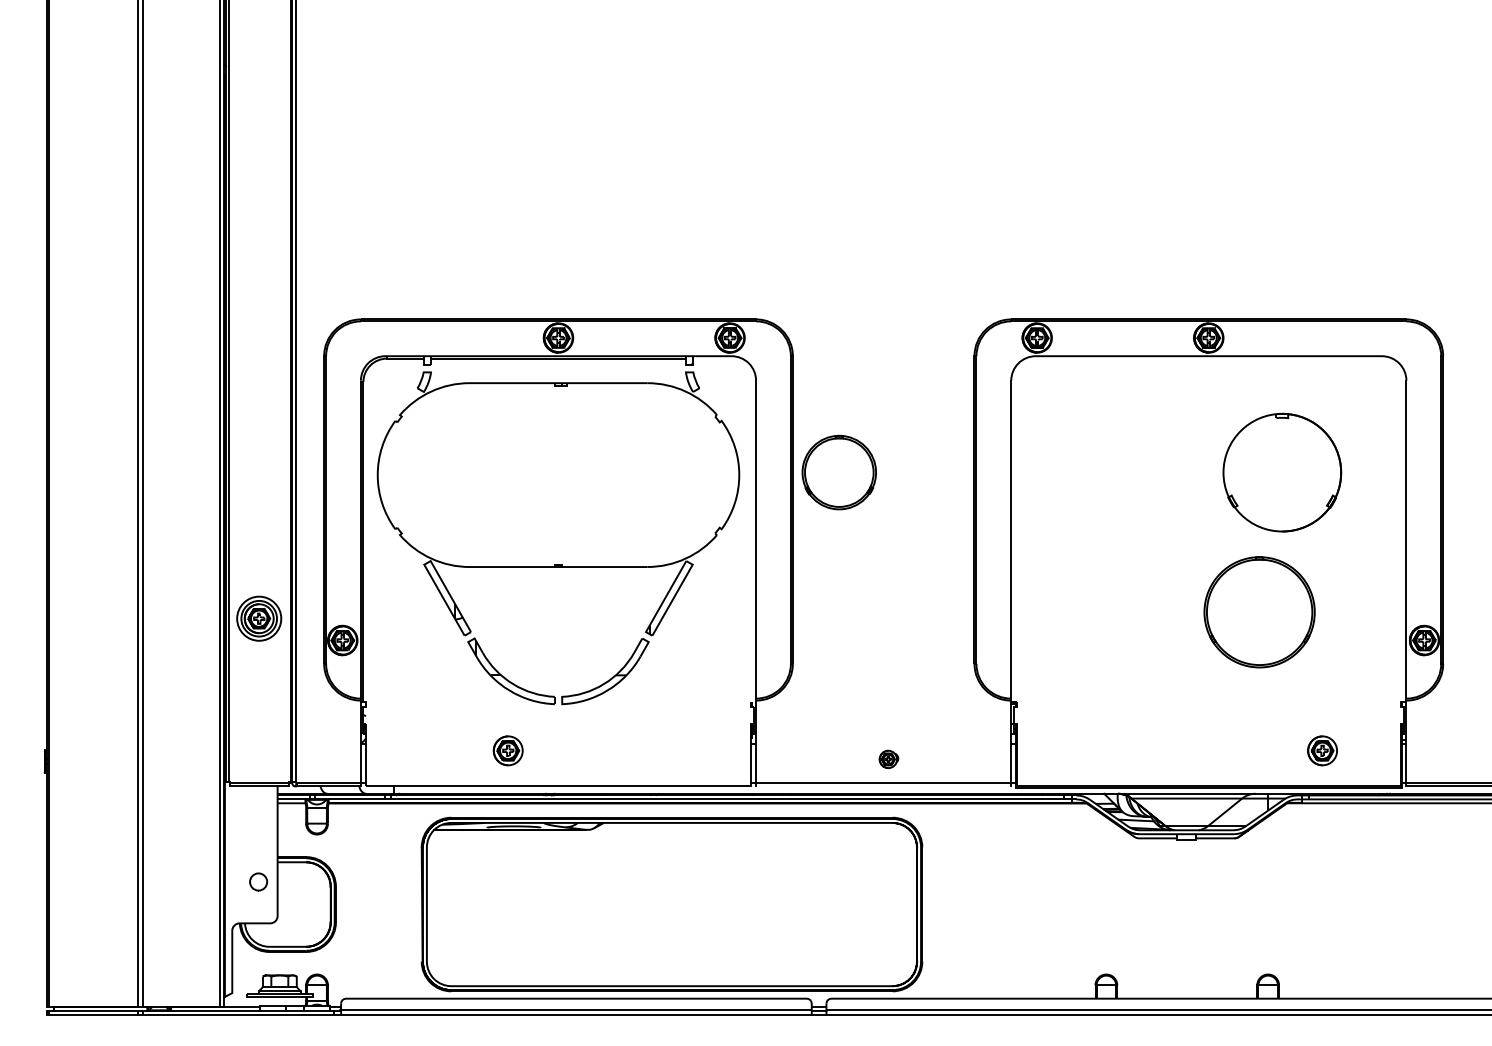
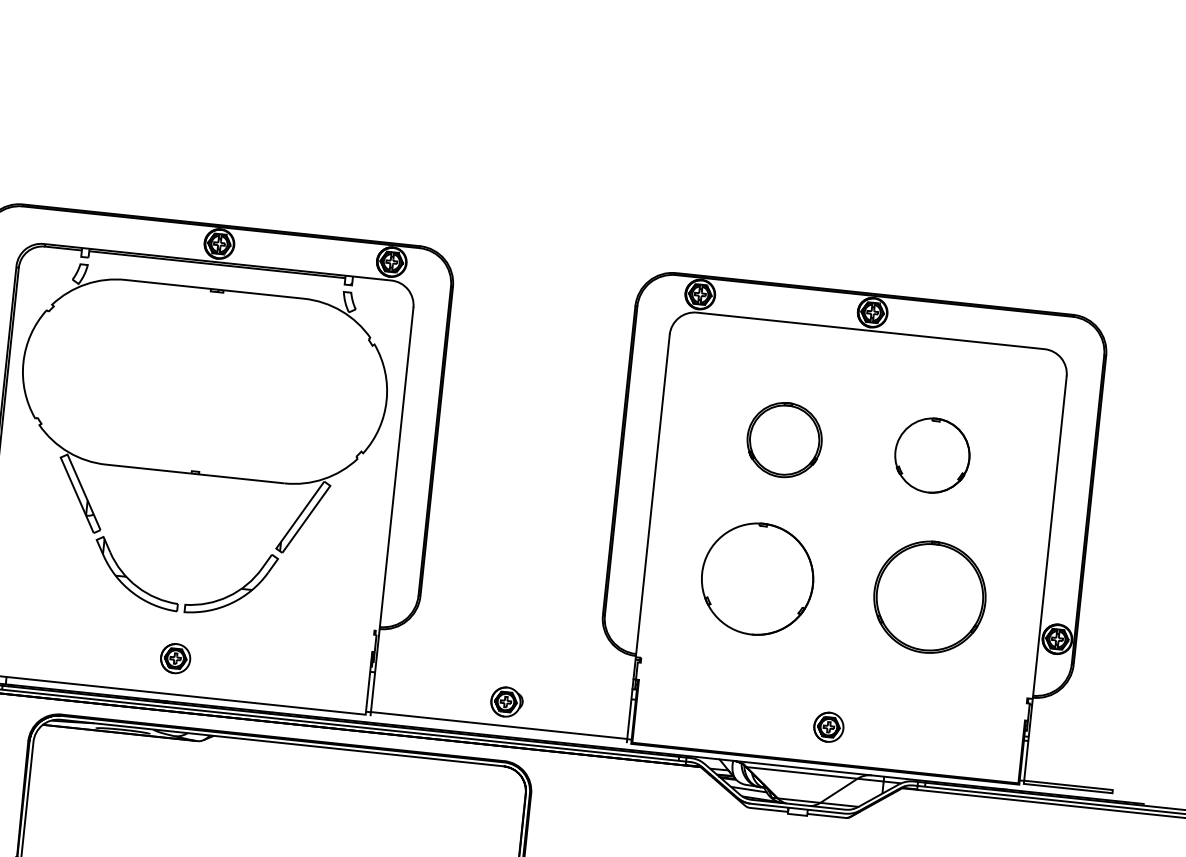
part: (838, 472) -> (783, 439), moved
part: (1282, 472) -> (932, 455), size x0.62
part: (1123, 612) -> (758, 579), added
part: (1259, 612) -> (929, 597), moved
part: (507, 750) -> (174, 658), moved
part: (1322, 750) -> (828, 726), moved
part: (888, 759) -> (506, 702), size x1.67

